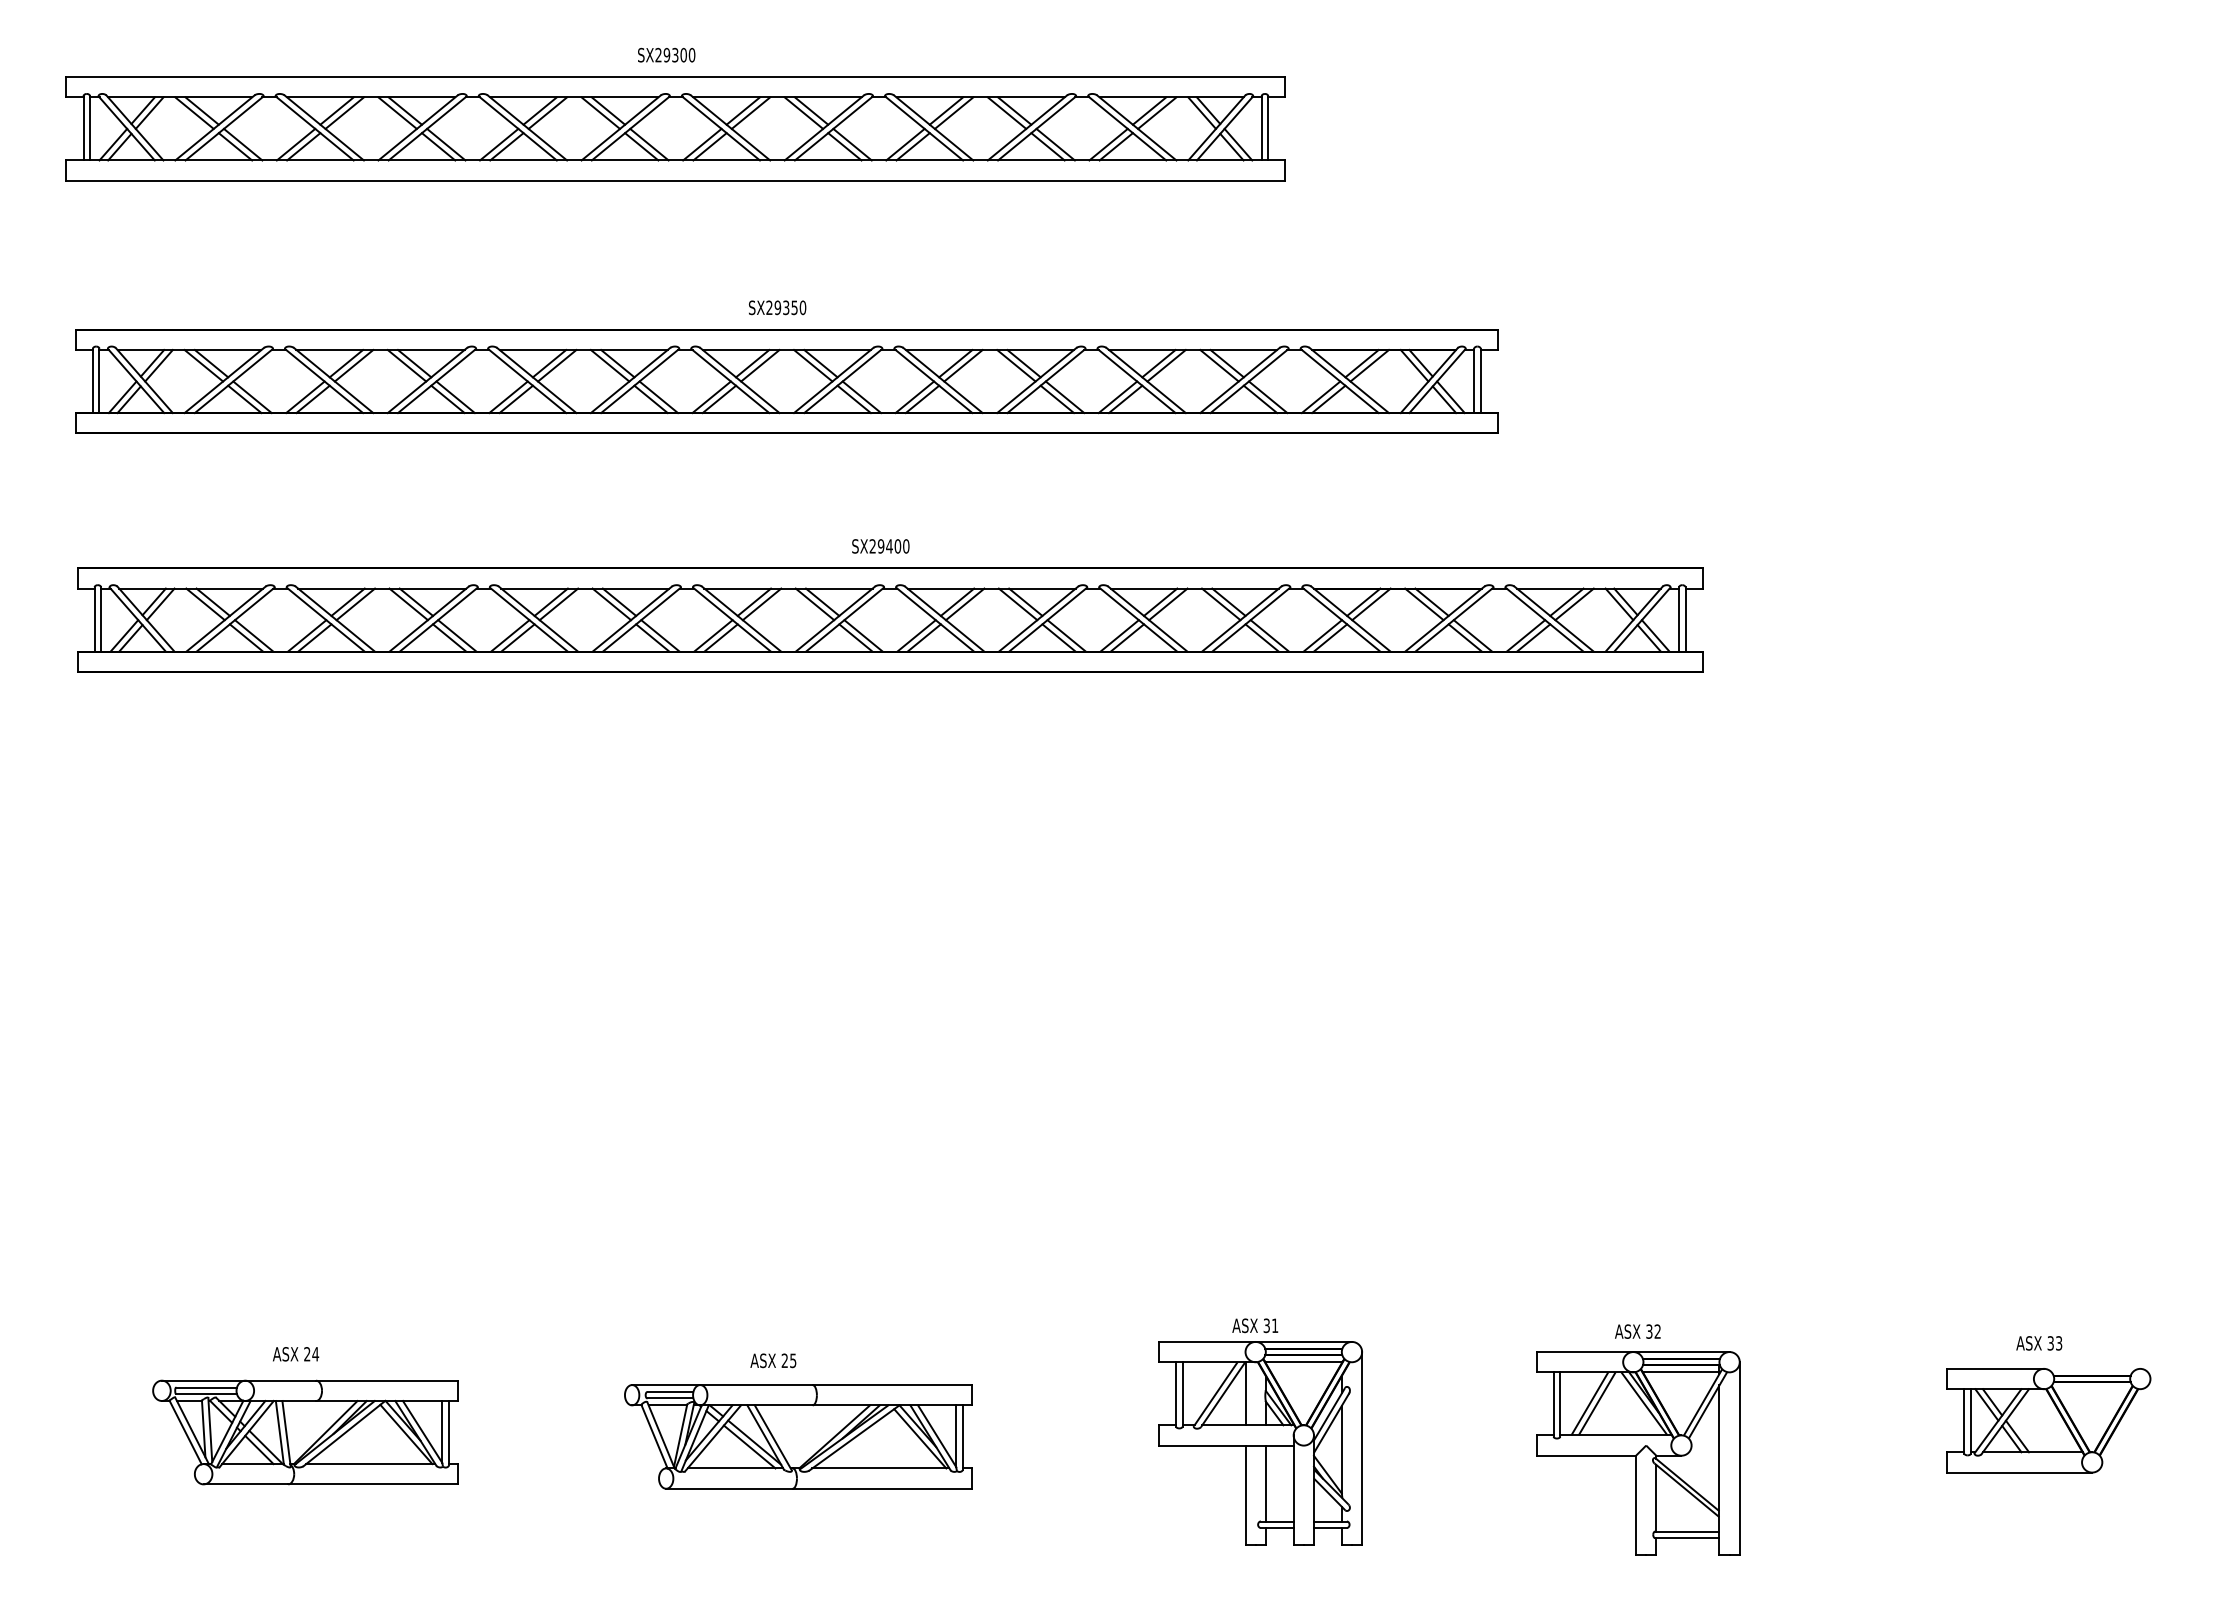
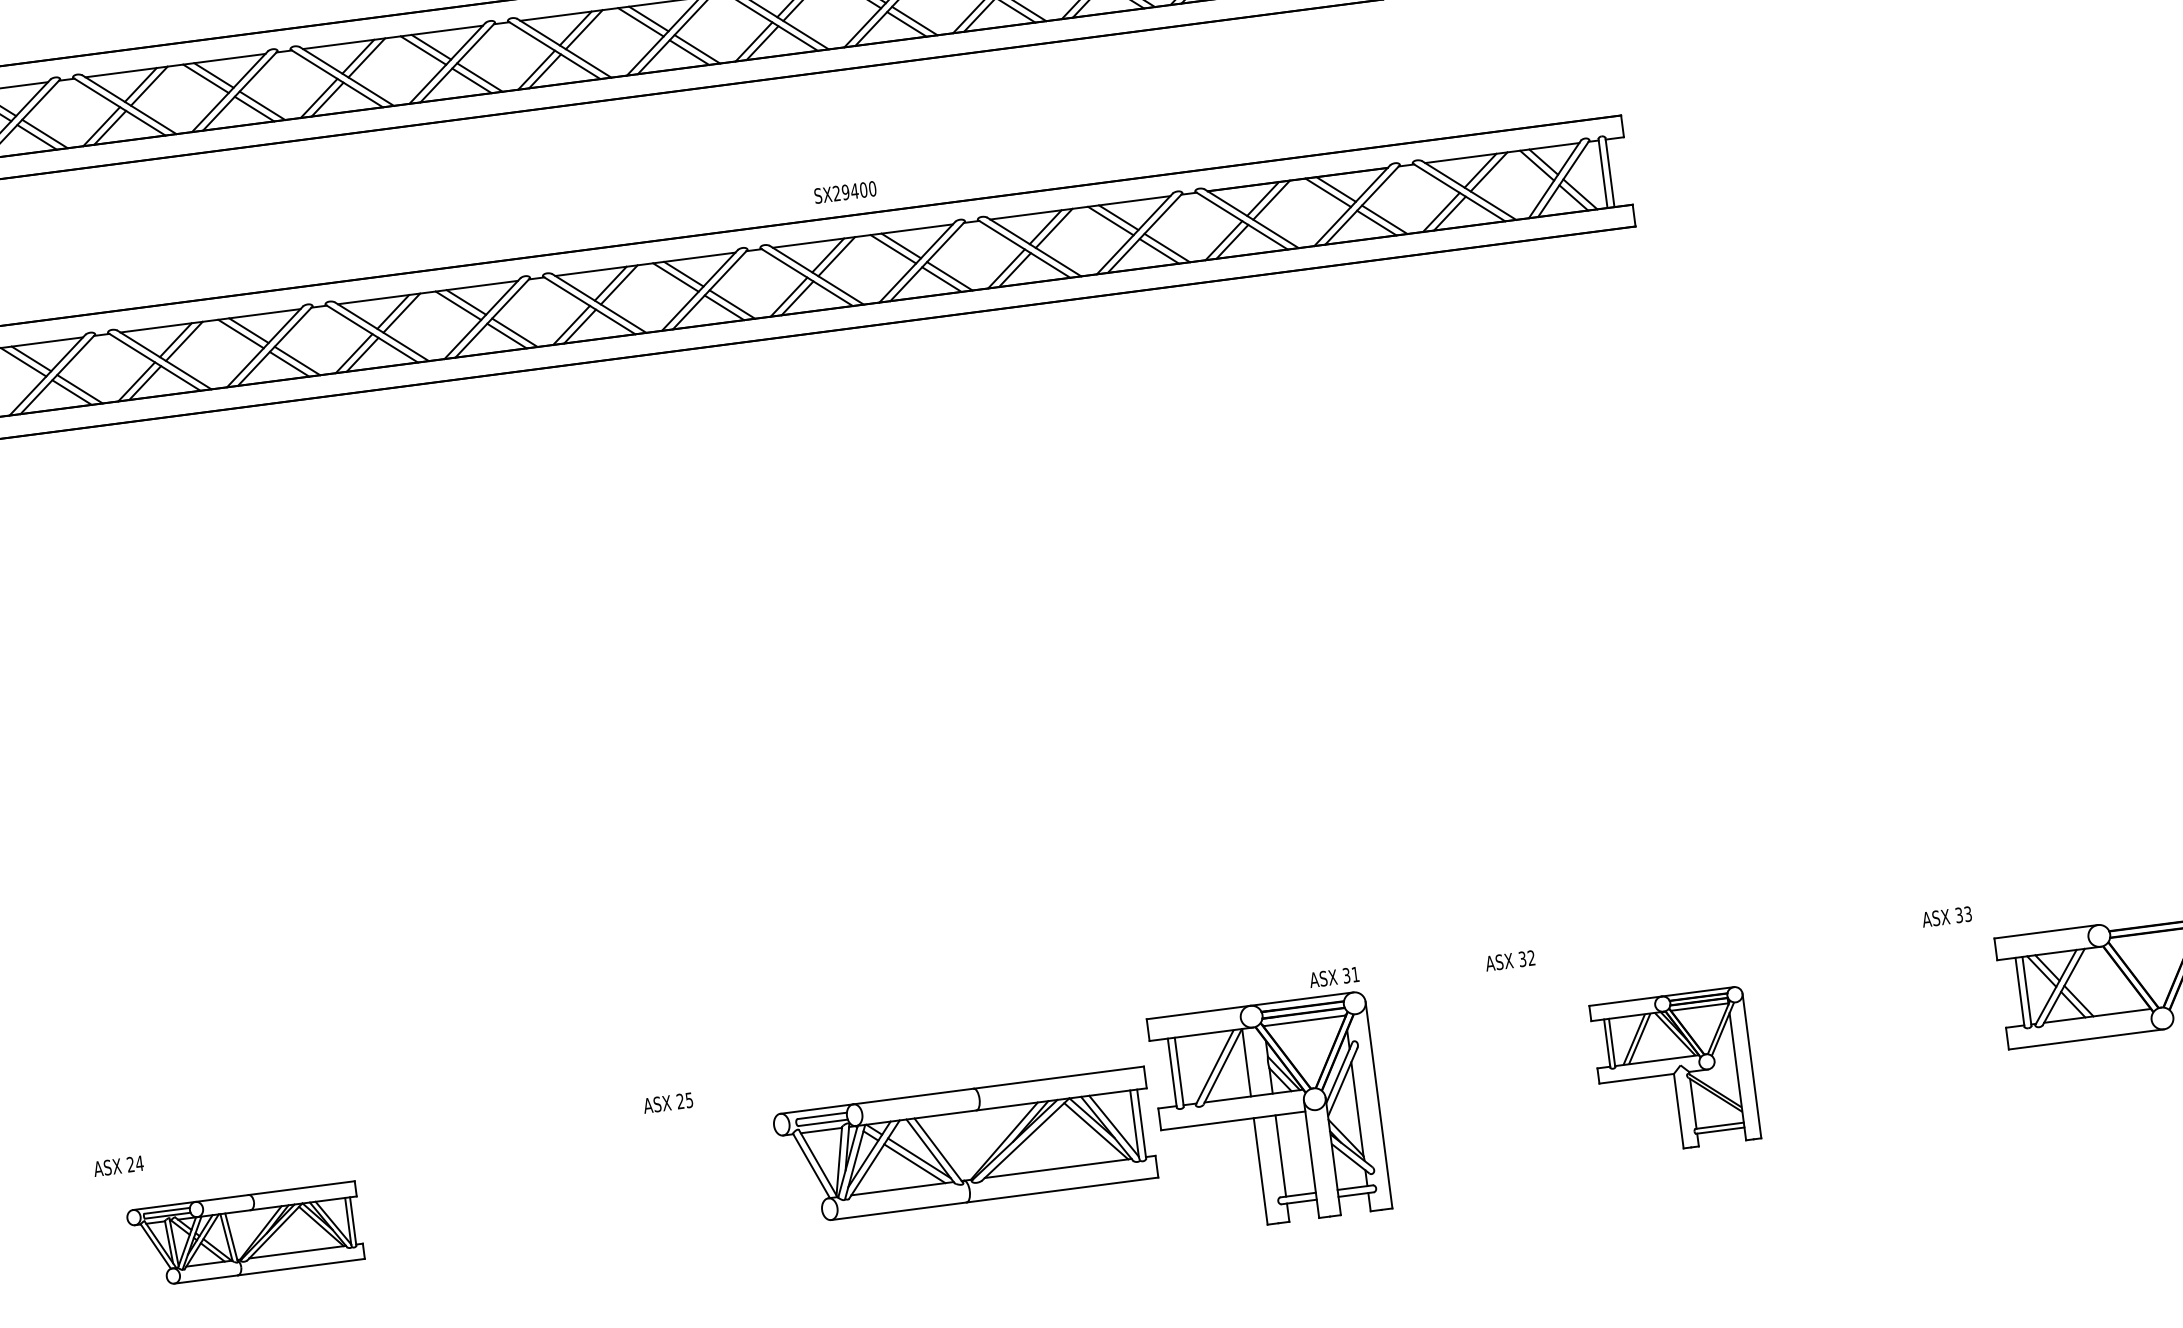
text: (880, 546) -> (845, 192), moved
text: (1255, 1325) -> (1334, 976), moved
text: (1637, 1331) -> (1509, 960), moved
text: (2039, 1343) -> (1947, 917), moved
text: (296, 1354) -> (119, 1166), moved
text: (773, 1360) -> (668, 1102), moved
part: (305, 1432) -> (245, 1234), size x0.7
part: (798, 1436) -> (965, 1145), moved
part: (1638, 1453) -> (1675, 1072), size x0.7

